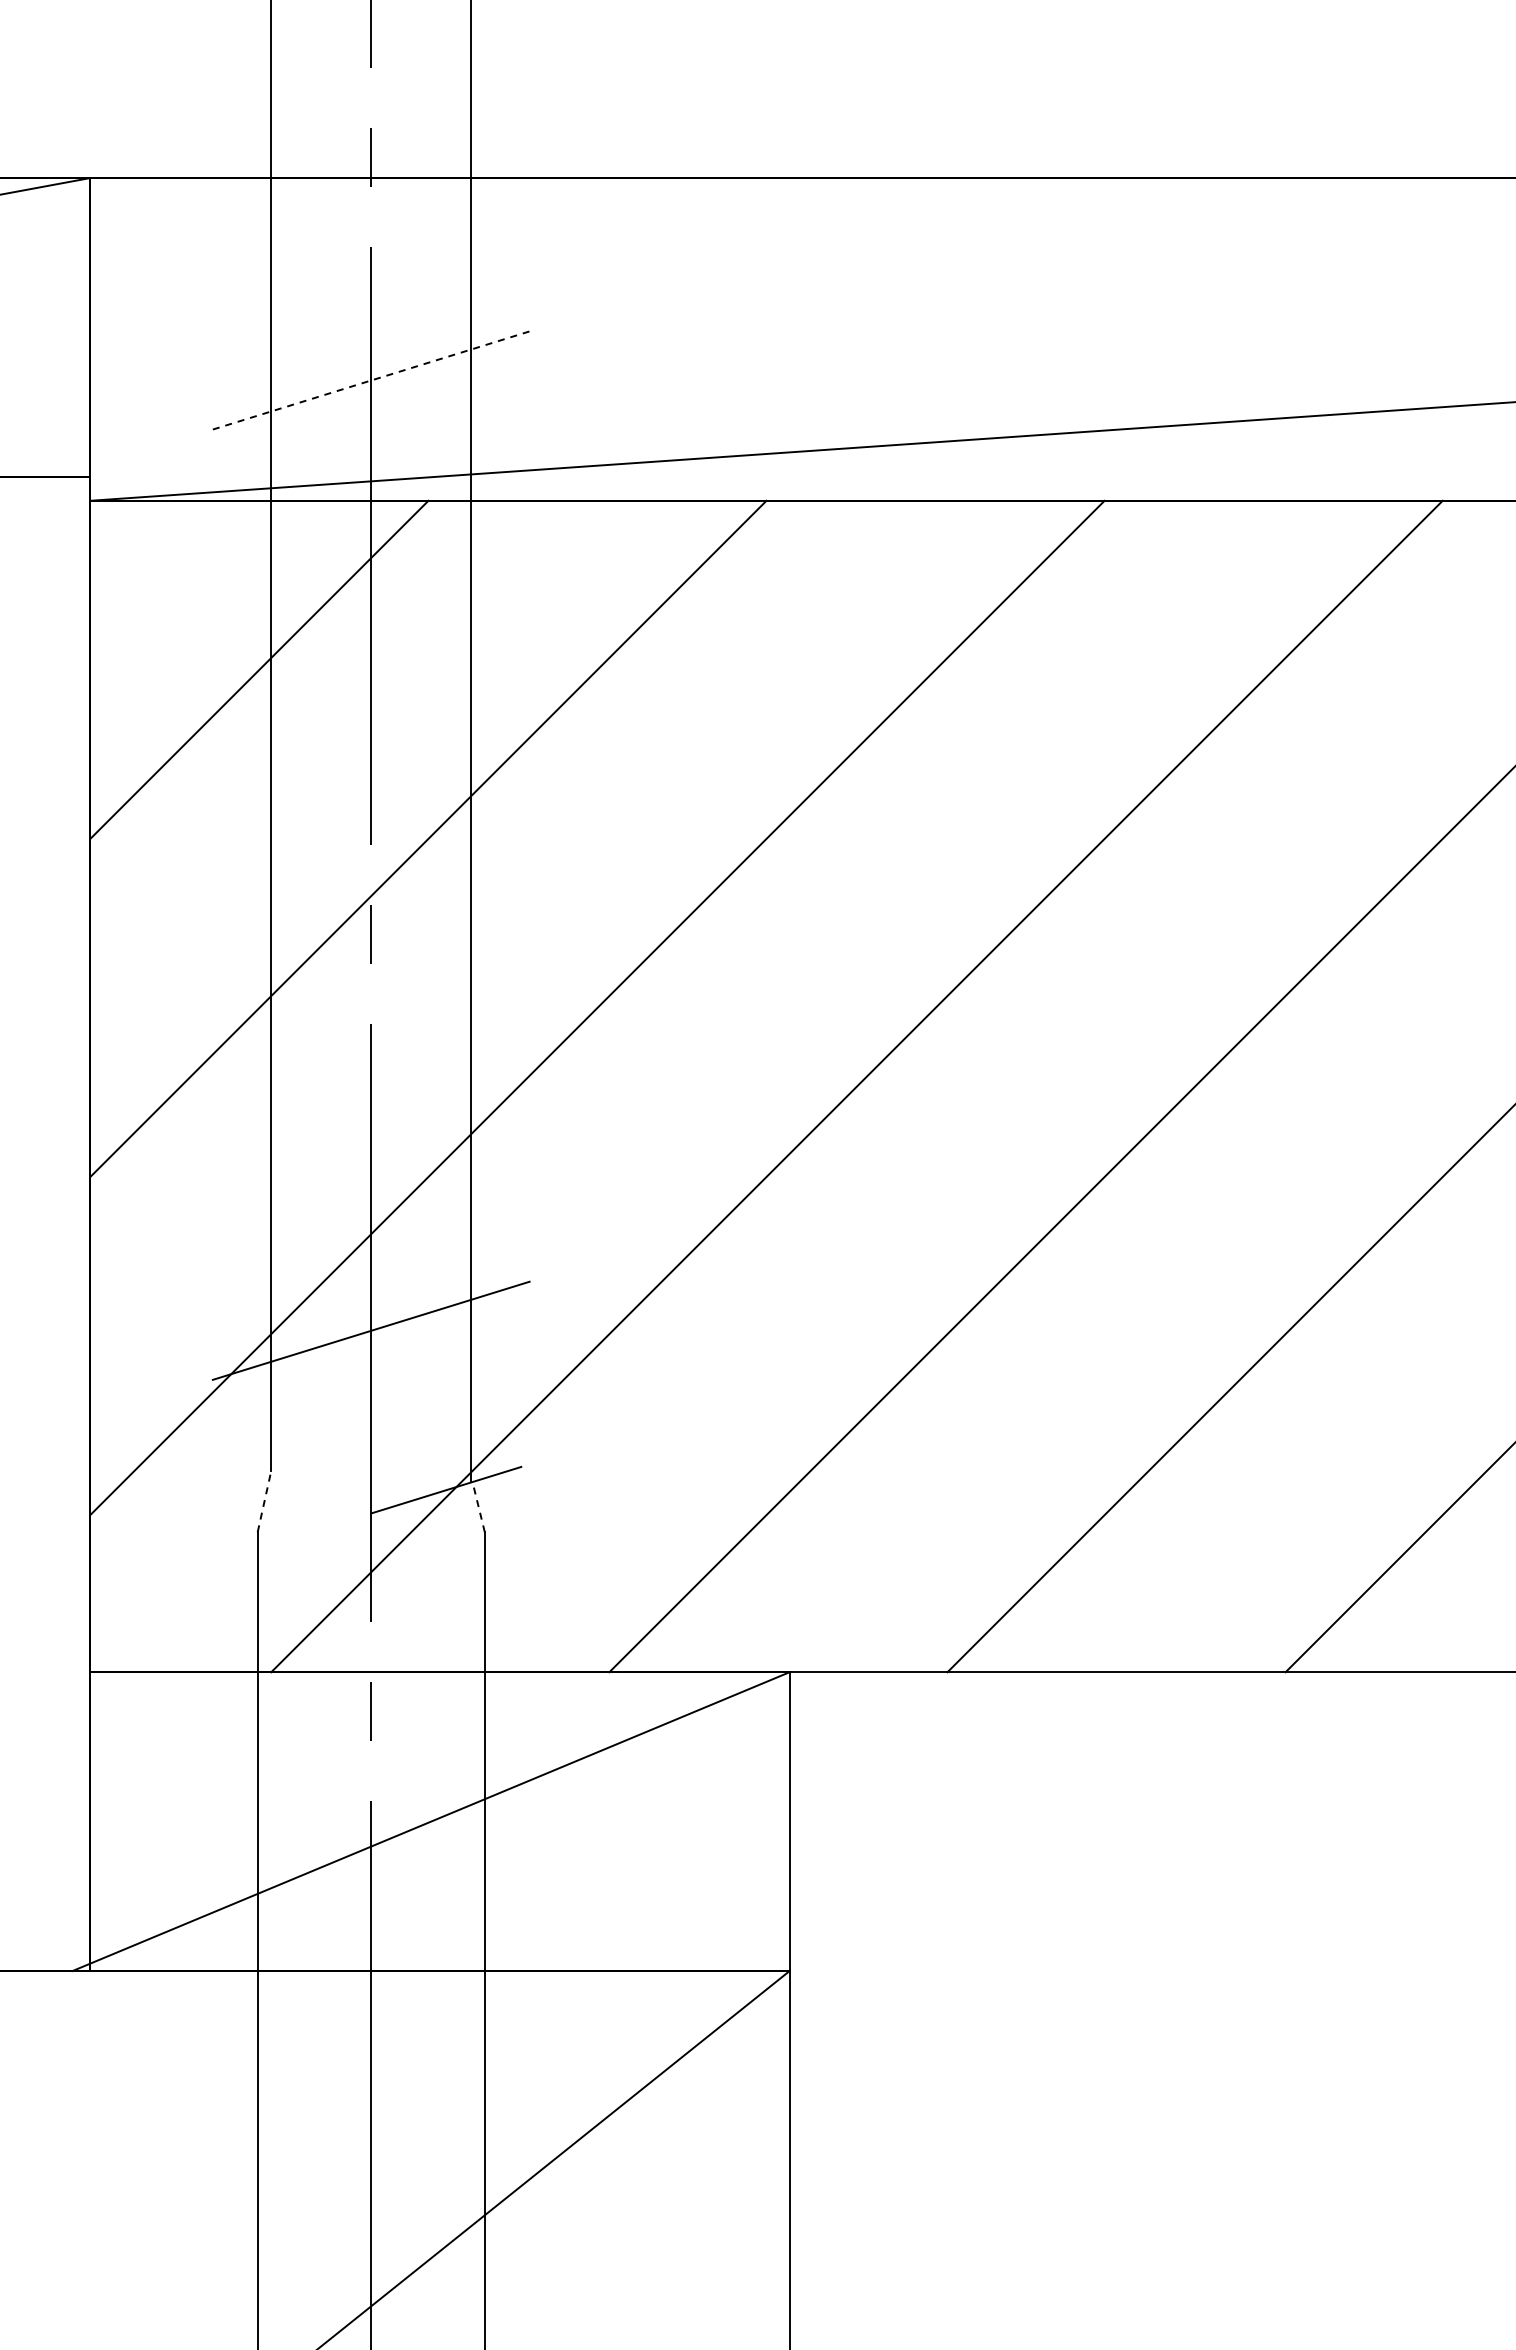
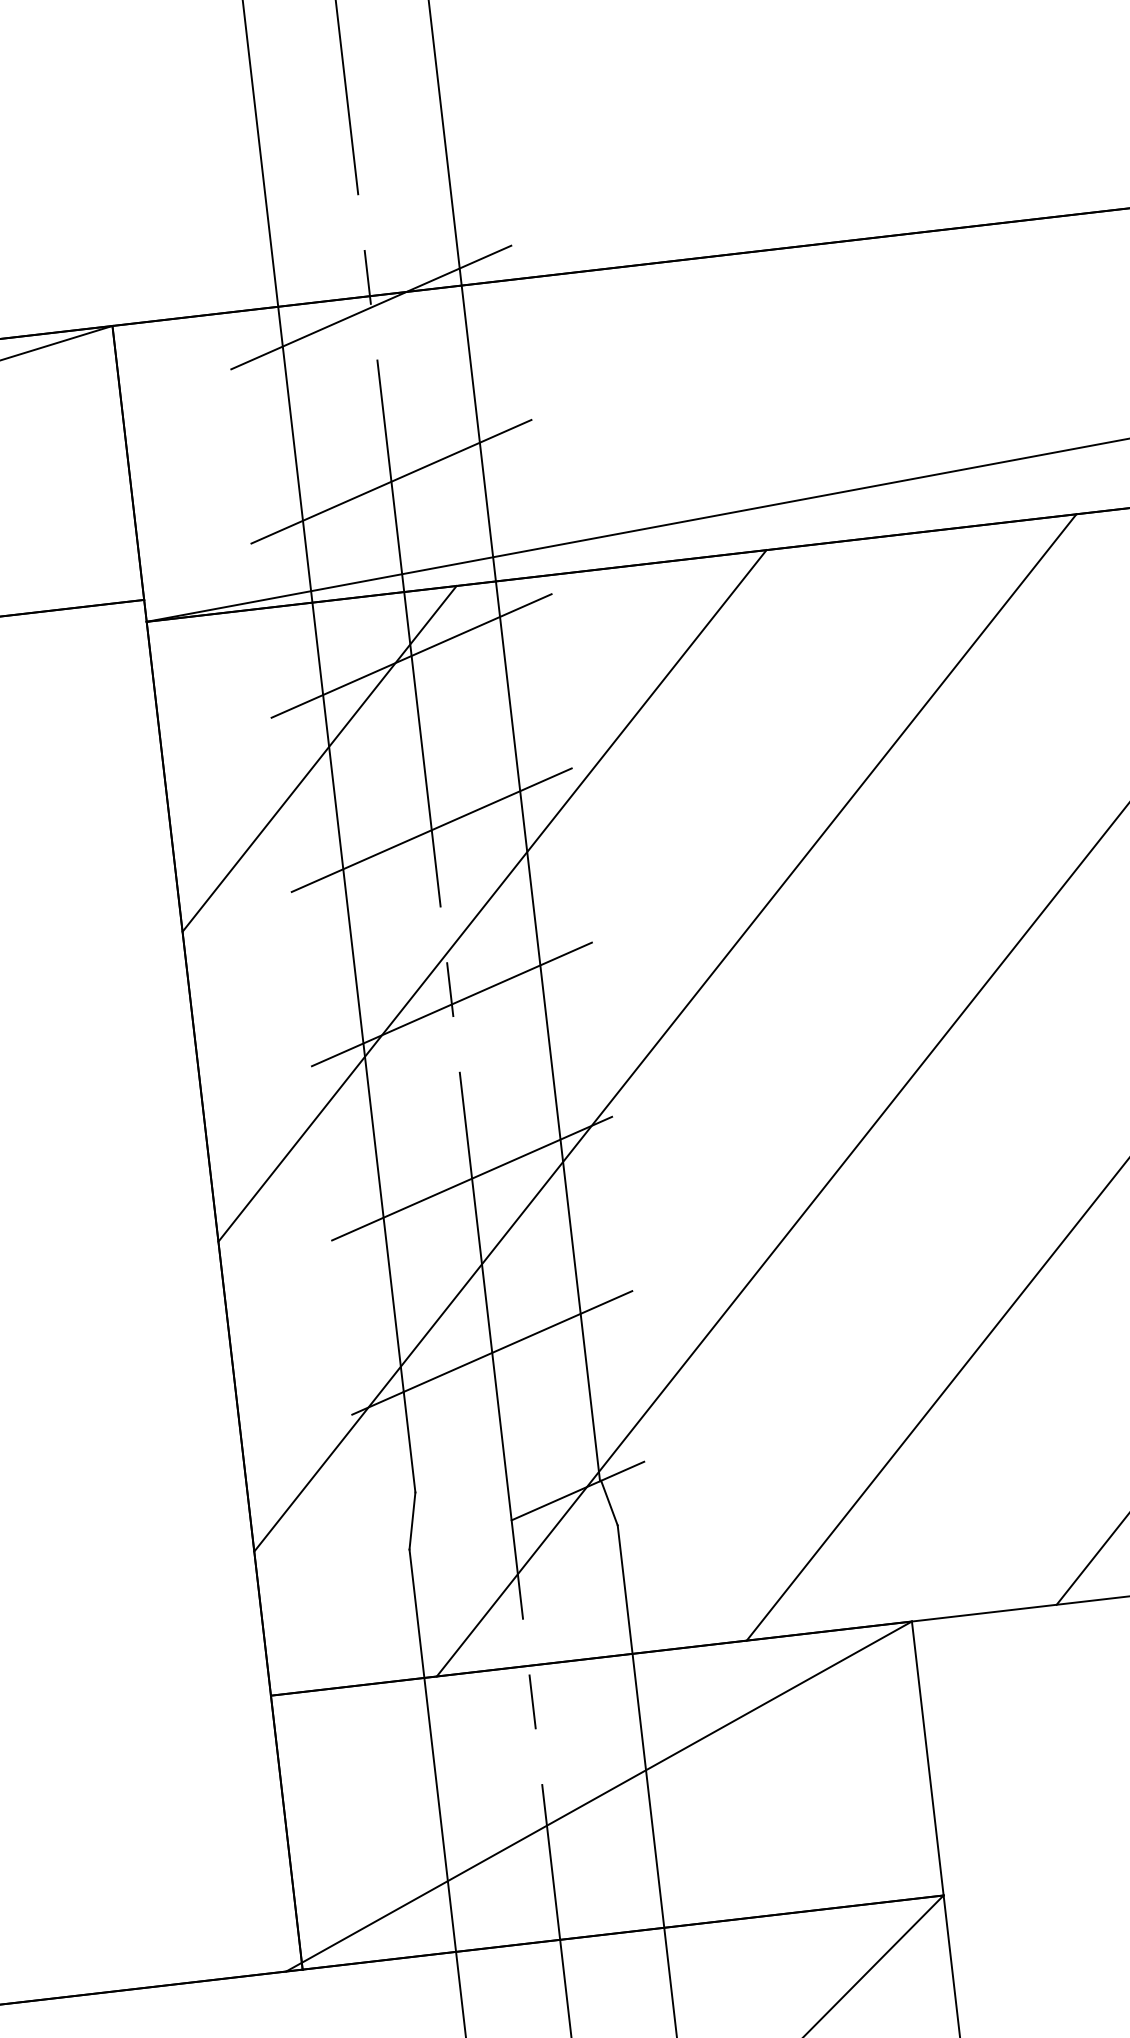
line: (370, 190) -> (370, 307), added
line: (371, 380) -> (391, 481), dashed -> solid
line: (370, 570) -> (410, 656), added
line: (370, 760) -> (431, 830), added
line: (370, 950) -> (451, 1004), added
line: (370, 1140) -> (471, 1178), added
line: (264, 1501) -> (412, 1520), dashed -> solid
line: (478, 1507) -> (609, 1503), dashed -> solid

